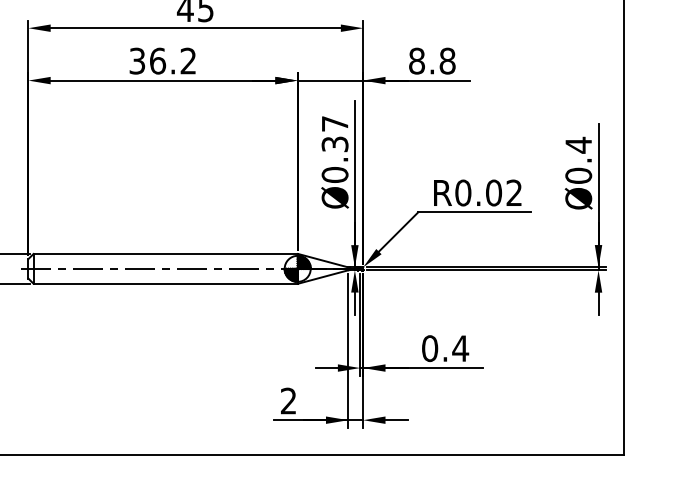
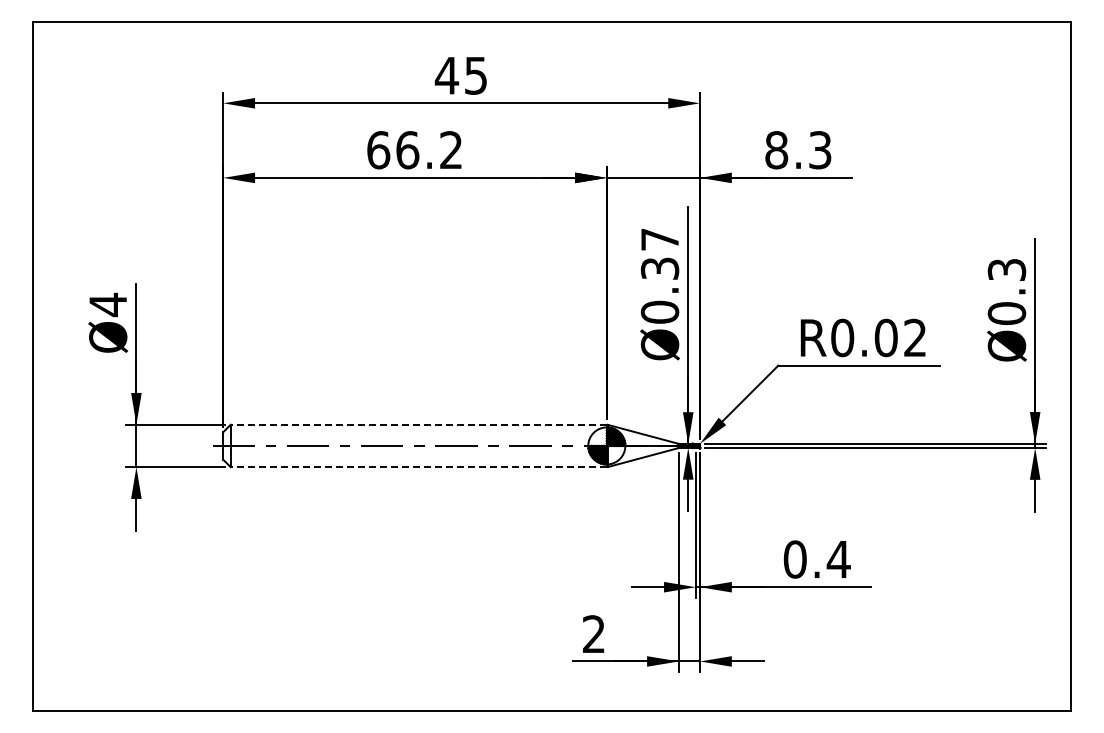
text: (137, 61) -> (378, 150), 36.2 -> 66.2
text: (447, 61) -> (820, 150), 8.8 -> 8.3
text: (578, 145) -> (1006, 270), Ø0.4 -> Ø0.3
line: (165, 253) -> (418, 424), solid -> dashed
line: (165, 283) -> (418, 467), solid -> dashed

